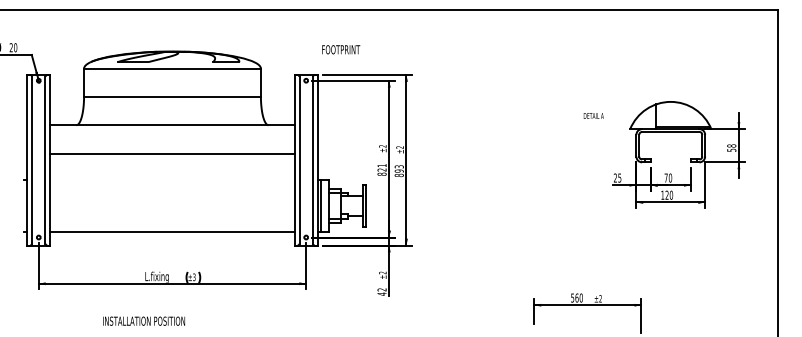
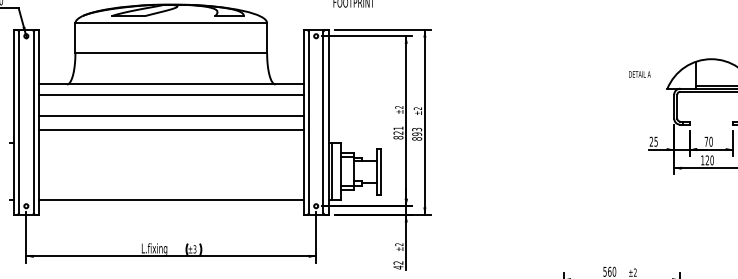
text: (593, 115) -> (639, 73), moved
line: (172, 134) -> (171, 94), added
line: (172, 167) -> (171, 130), added

